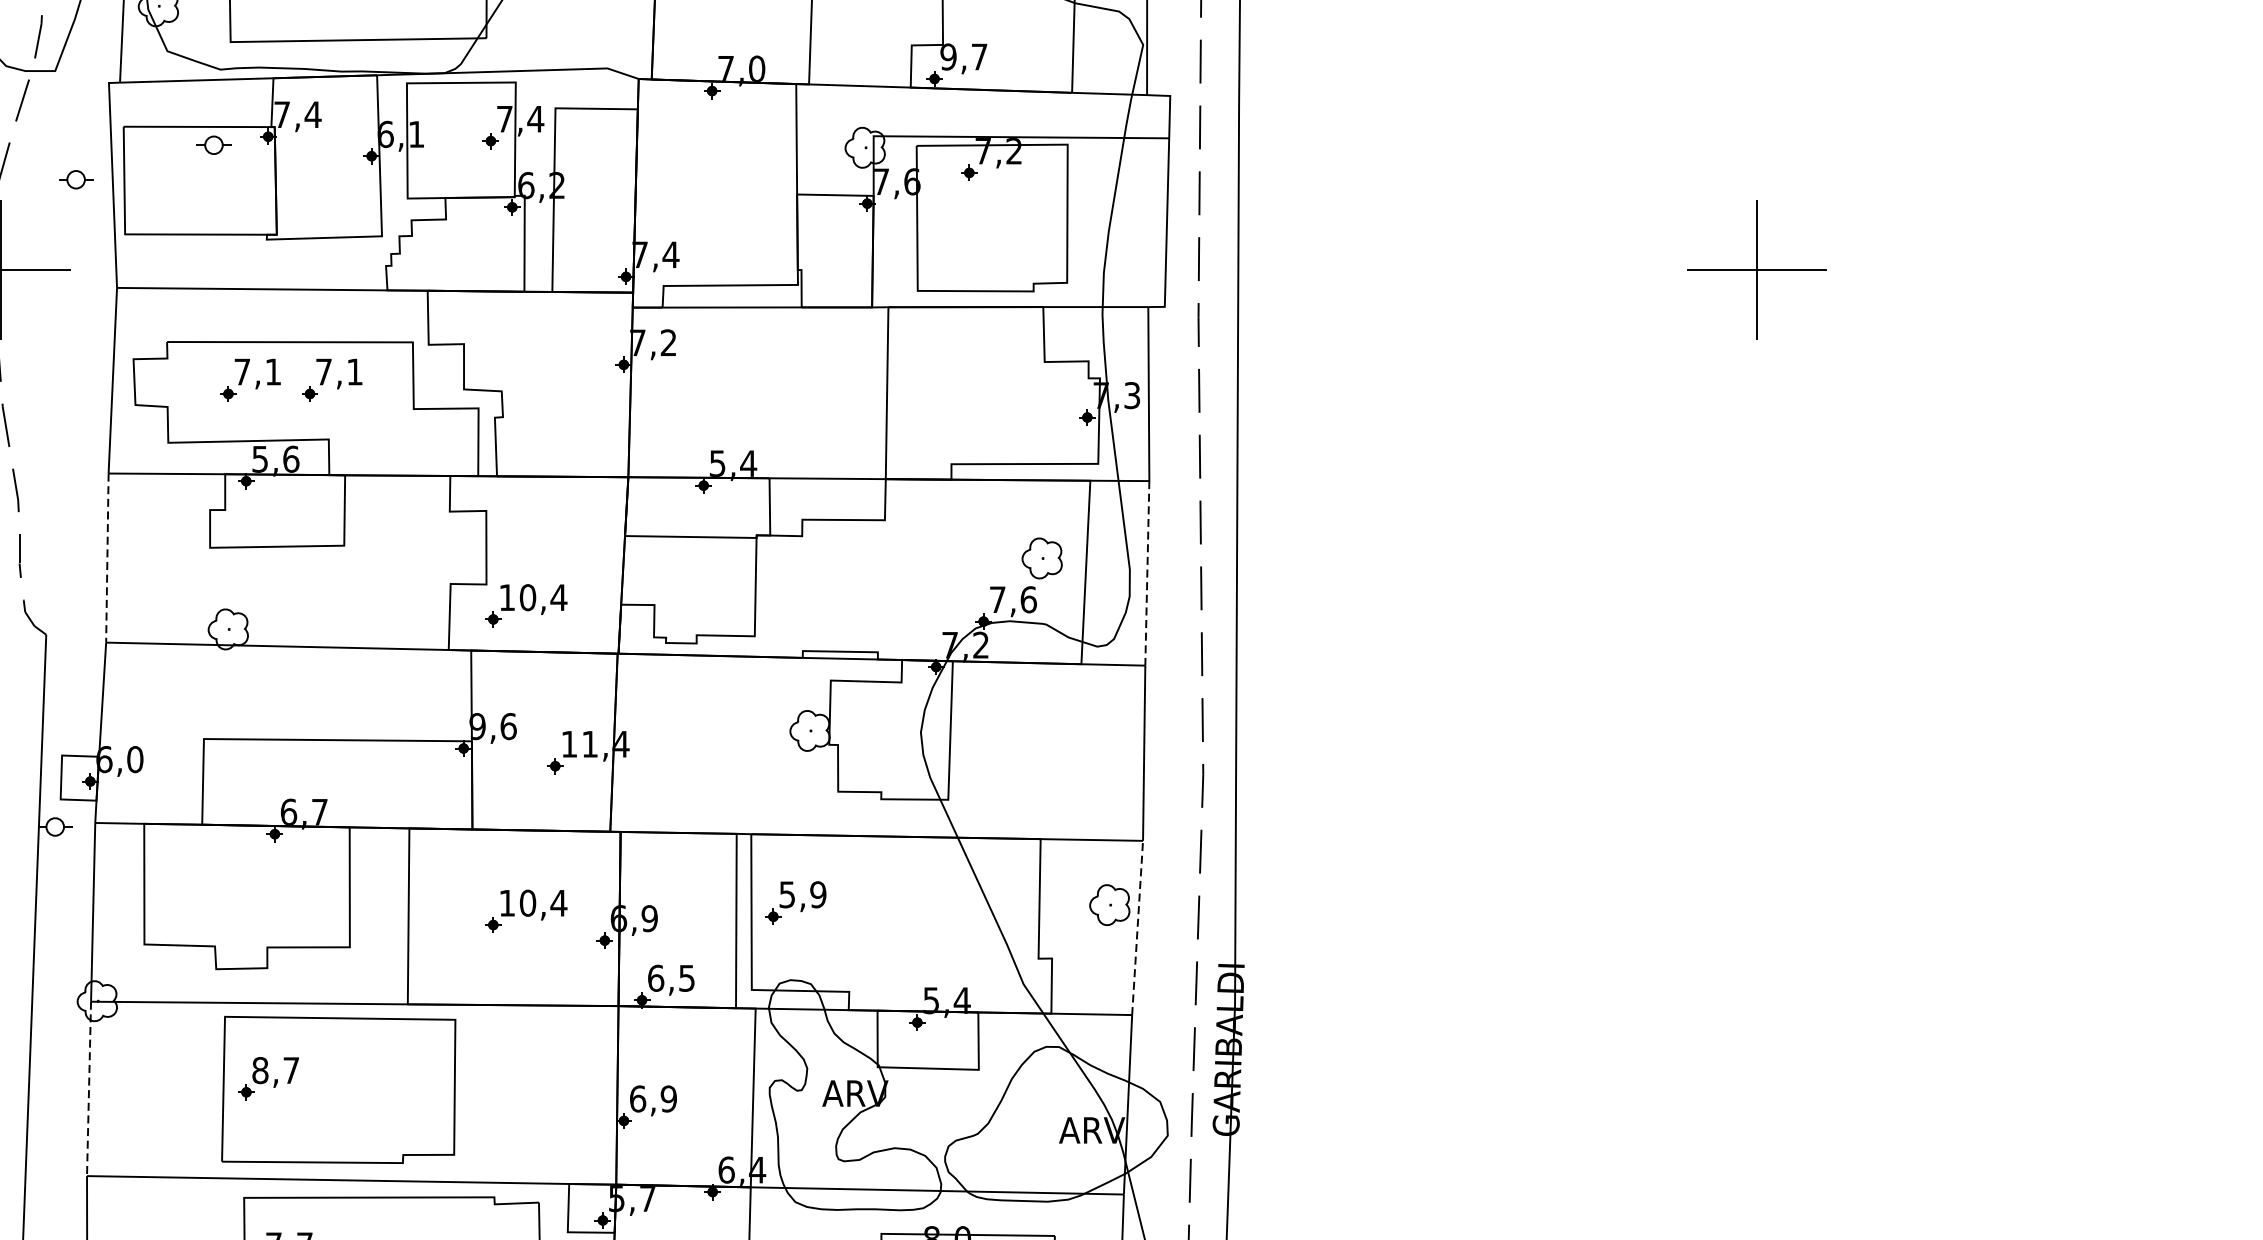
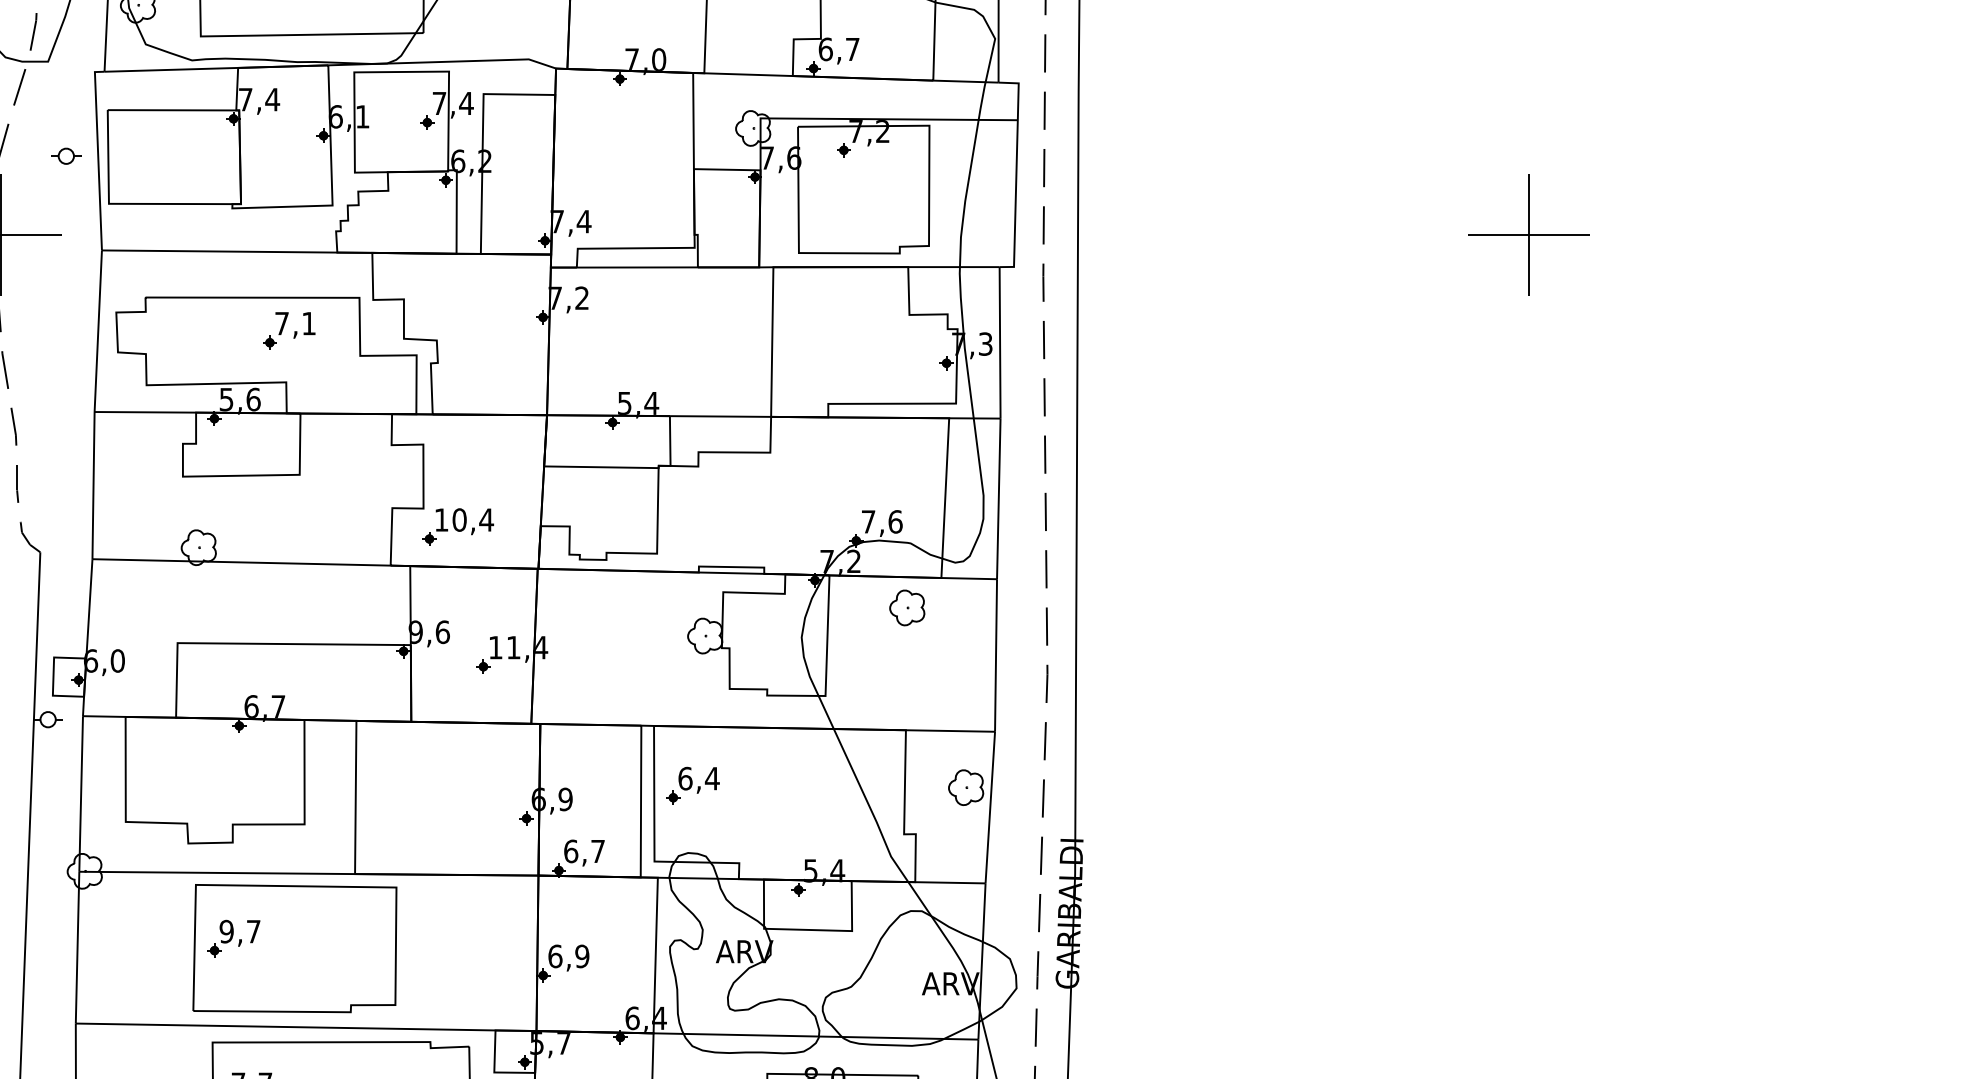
text: (948, 57) -> (825, 49), 9,7 -> 6,7
part: (214, 144) -> (186, 125), removed
part: (250, 379) -> (218, 330), removed
line: (107, 557) -> (93, 485), dashed -> solid
part: (1042, 557) -> (907, 607), moved
line: (1147, 574) -> (998, 499), dashed -> solid
text: (802, 894) -> (698, 778), 5,9 -> 6,4
part: (525, 910) -> (457, 792), removed
line: (1137, 927) -> (990, 807), dashed -> solid
text: (686, 978) -> (597, 851), 6,5 -> 6,7
text: (260, 1070) -> (226, 931), 8,7 -> 9,7
line: (88, 1088) -> (77, 947), dashed -> solid

